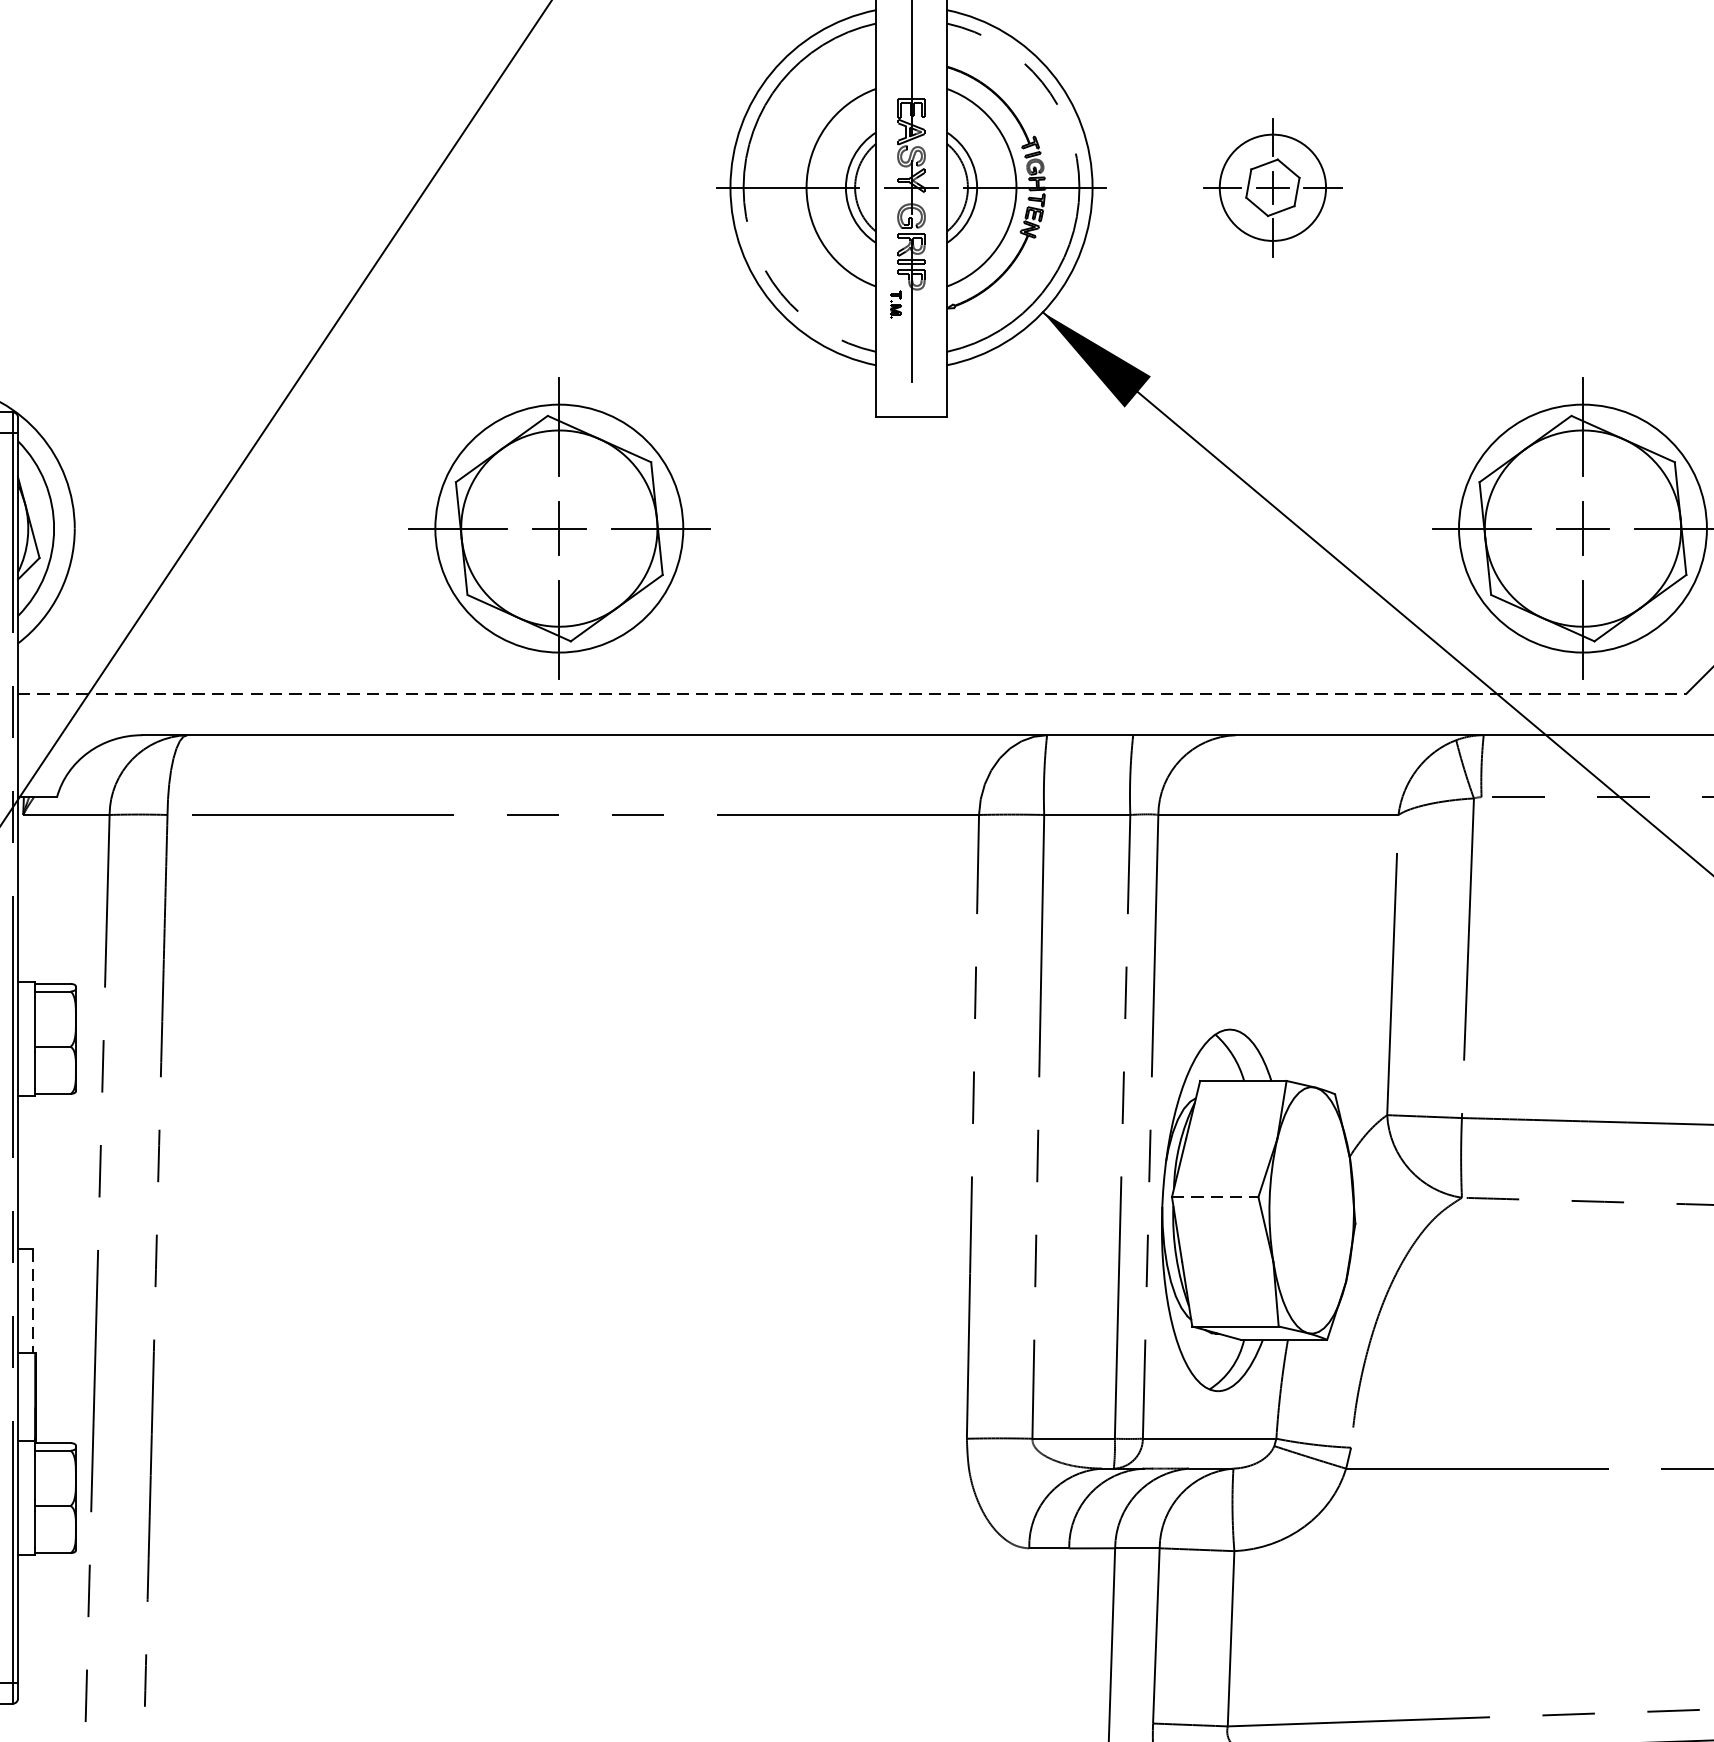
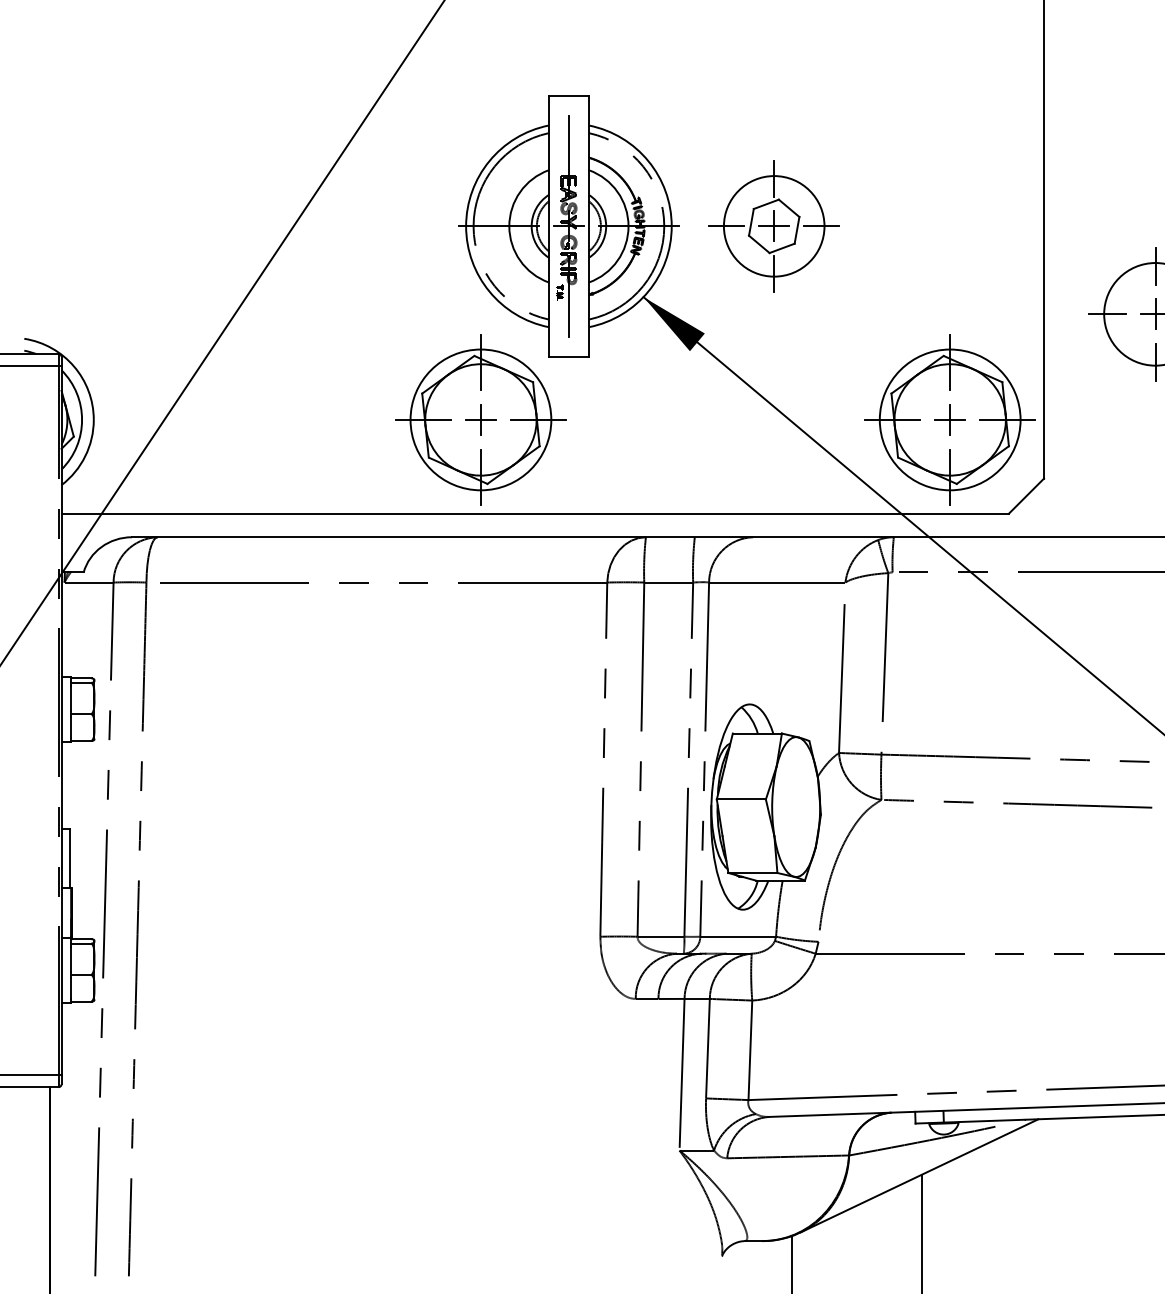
part: (1271, 187) -> (773, 226), size x1.67
part: (558, 527) -> (480, 419), moved
line: (852, 693) -> (535, 513), dashed -> solid
line: (1215, 1197) -> (741, 799), dashed -> solid
line: (33, 1302) -> (70, 859), dashed -> solid

